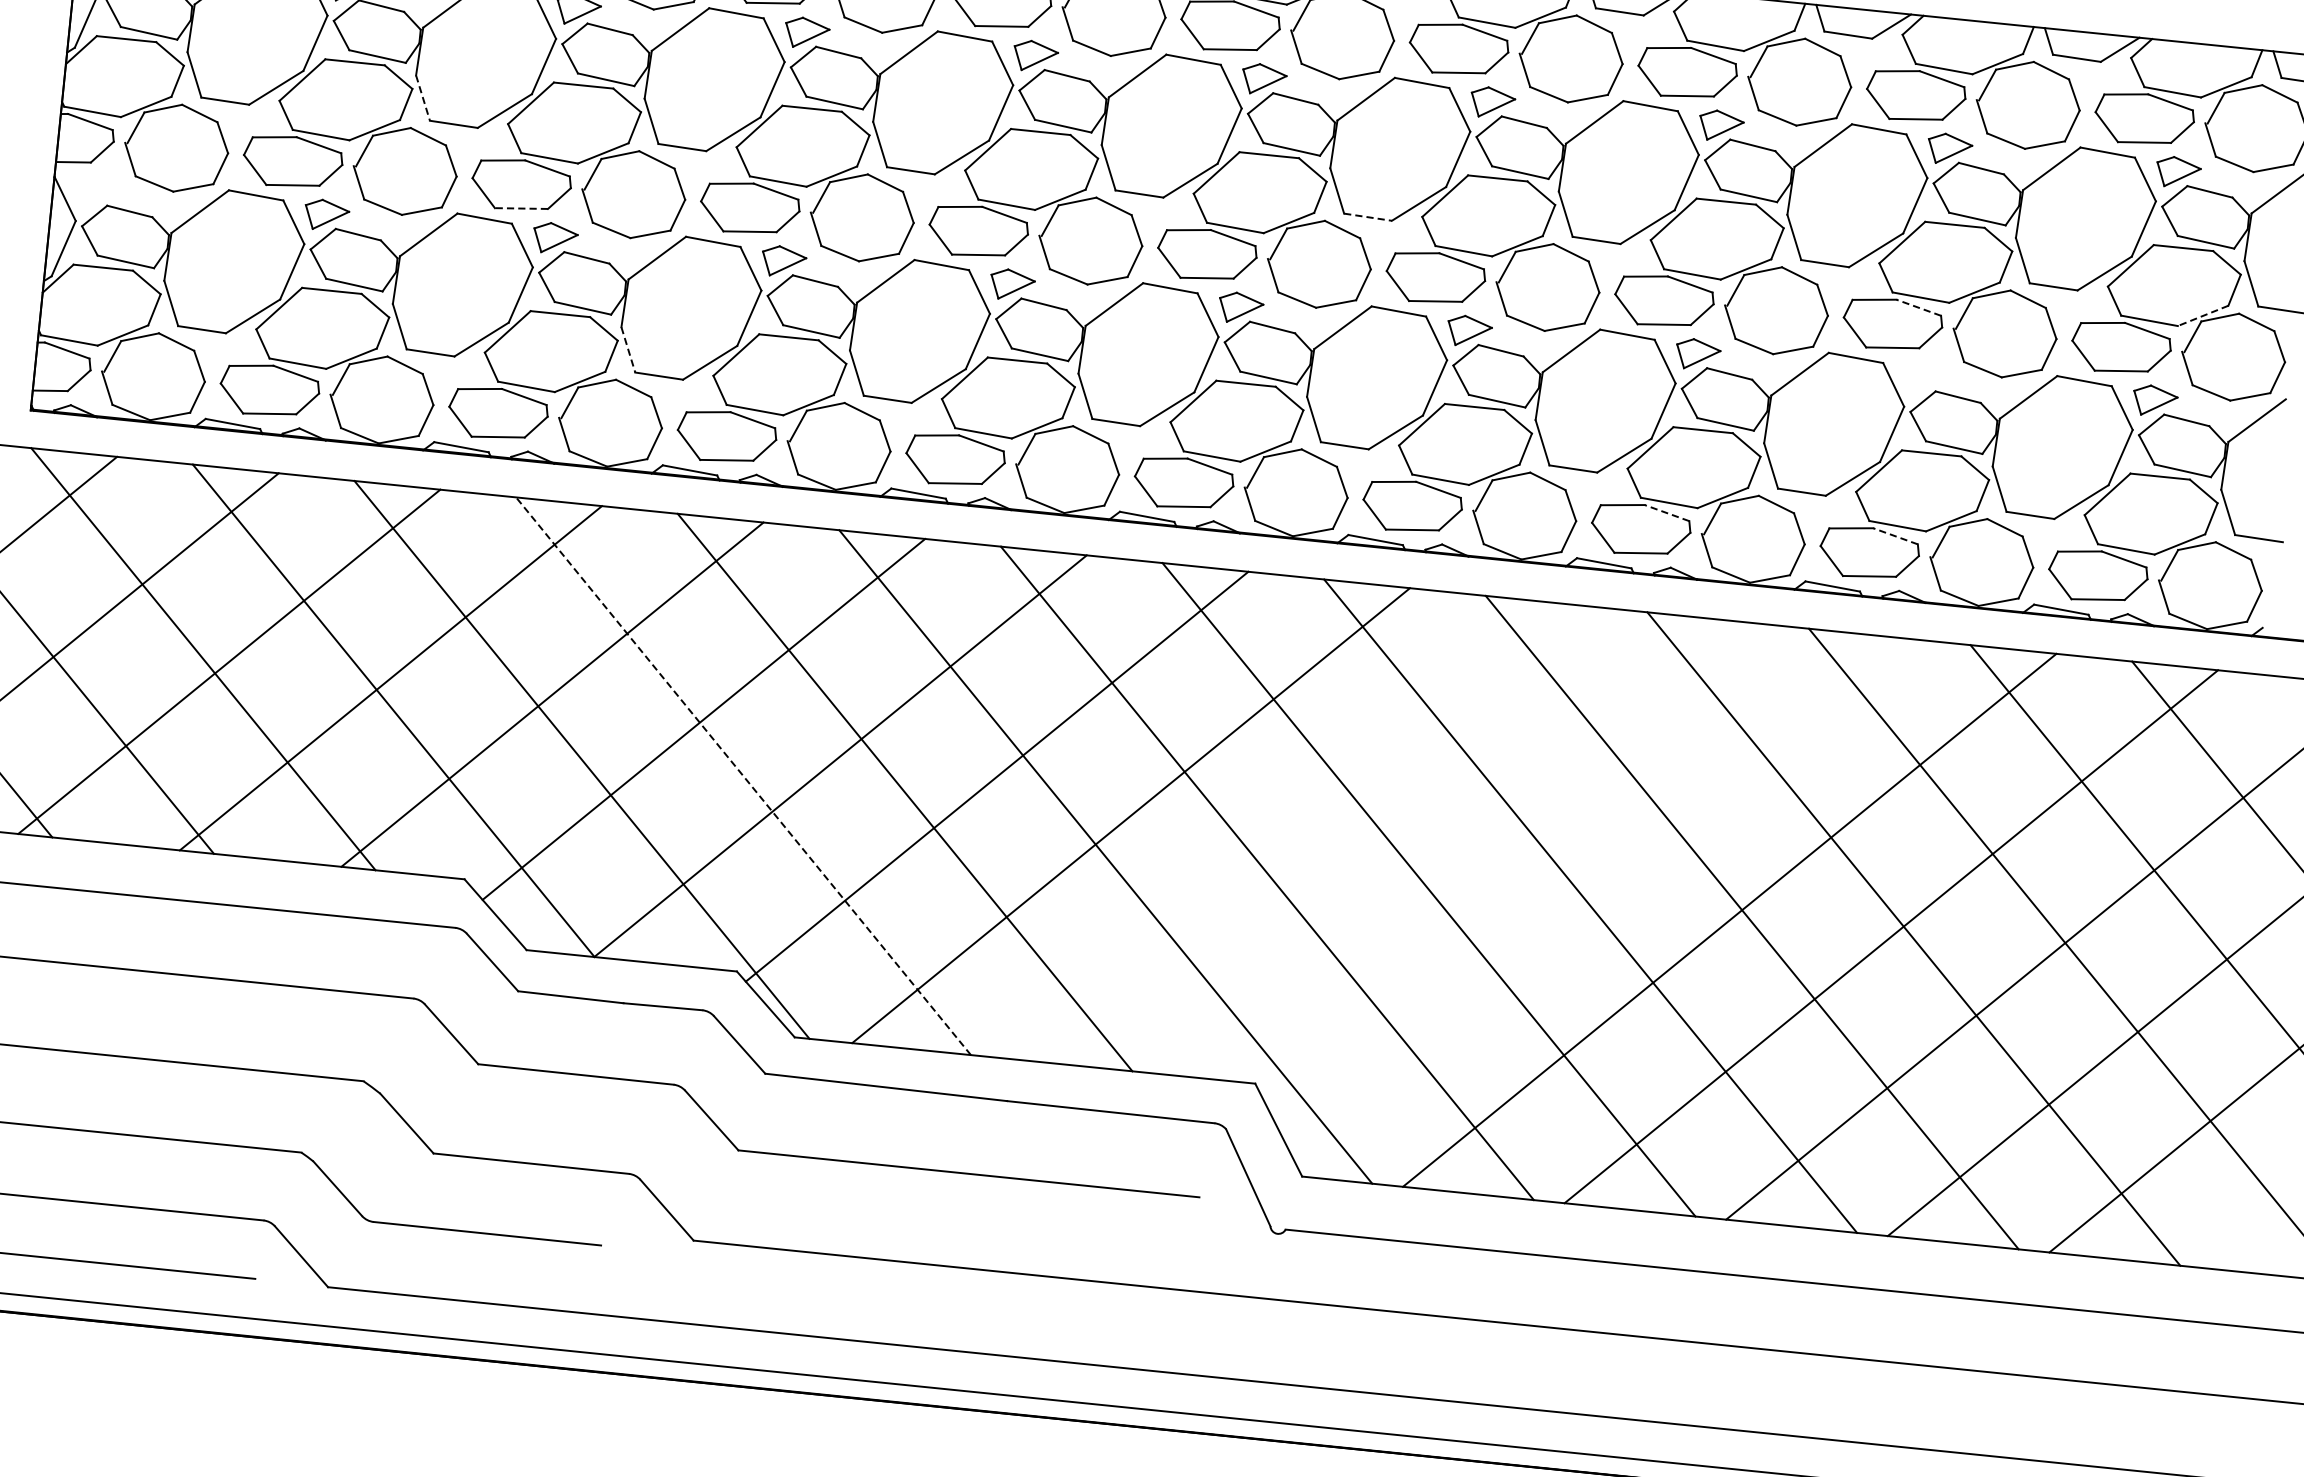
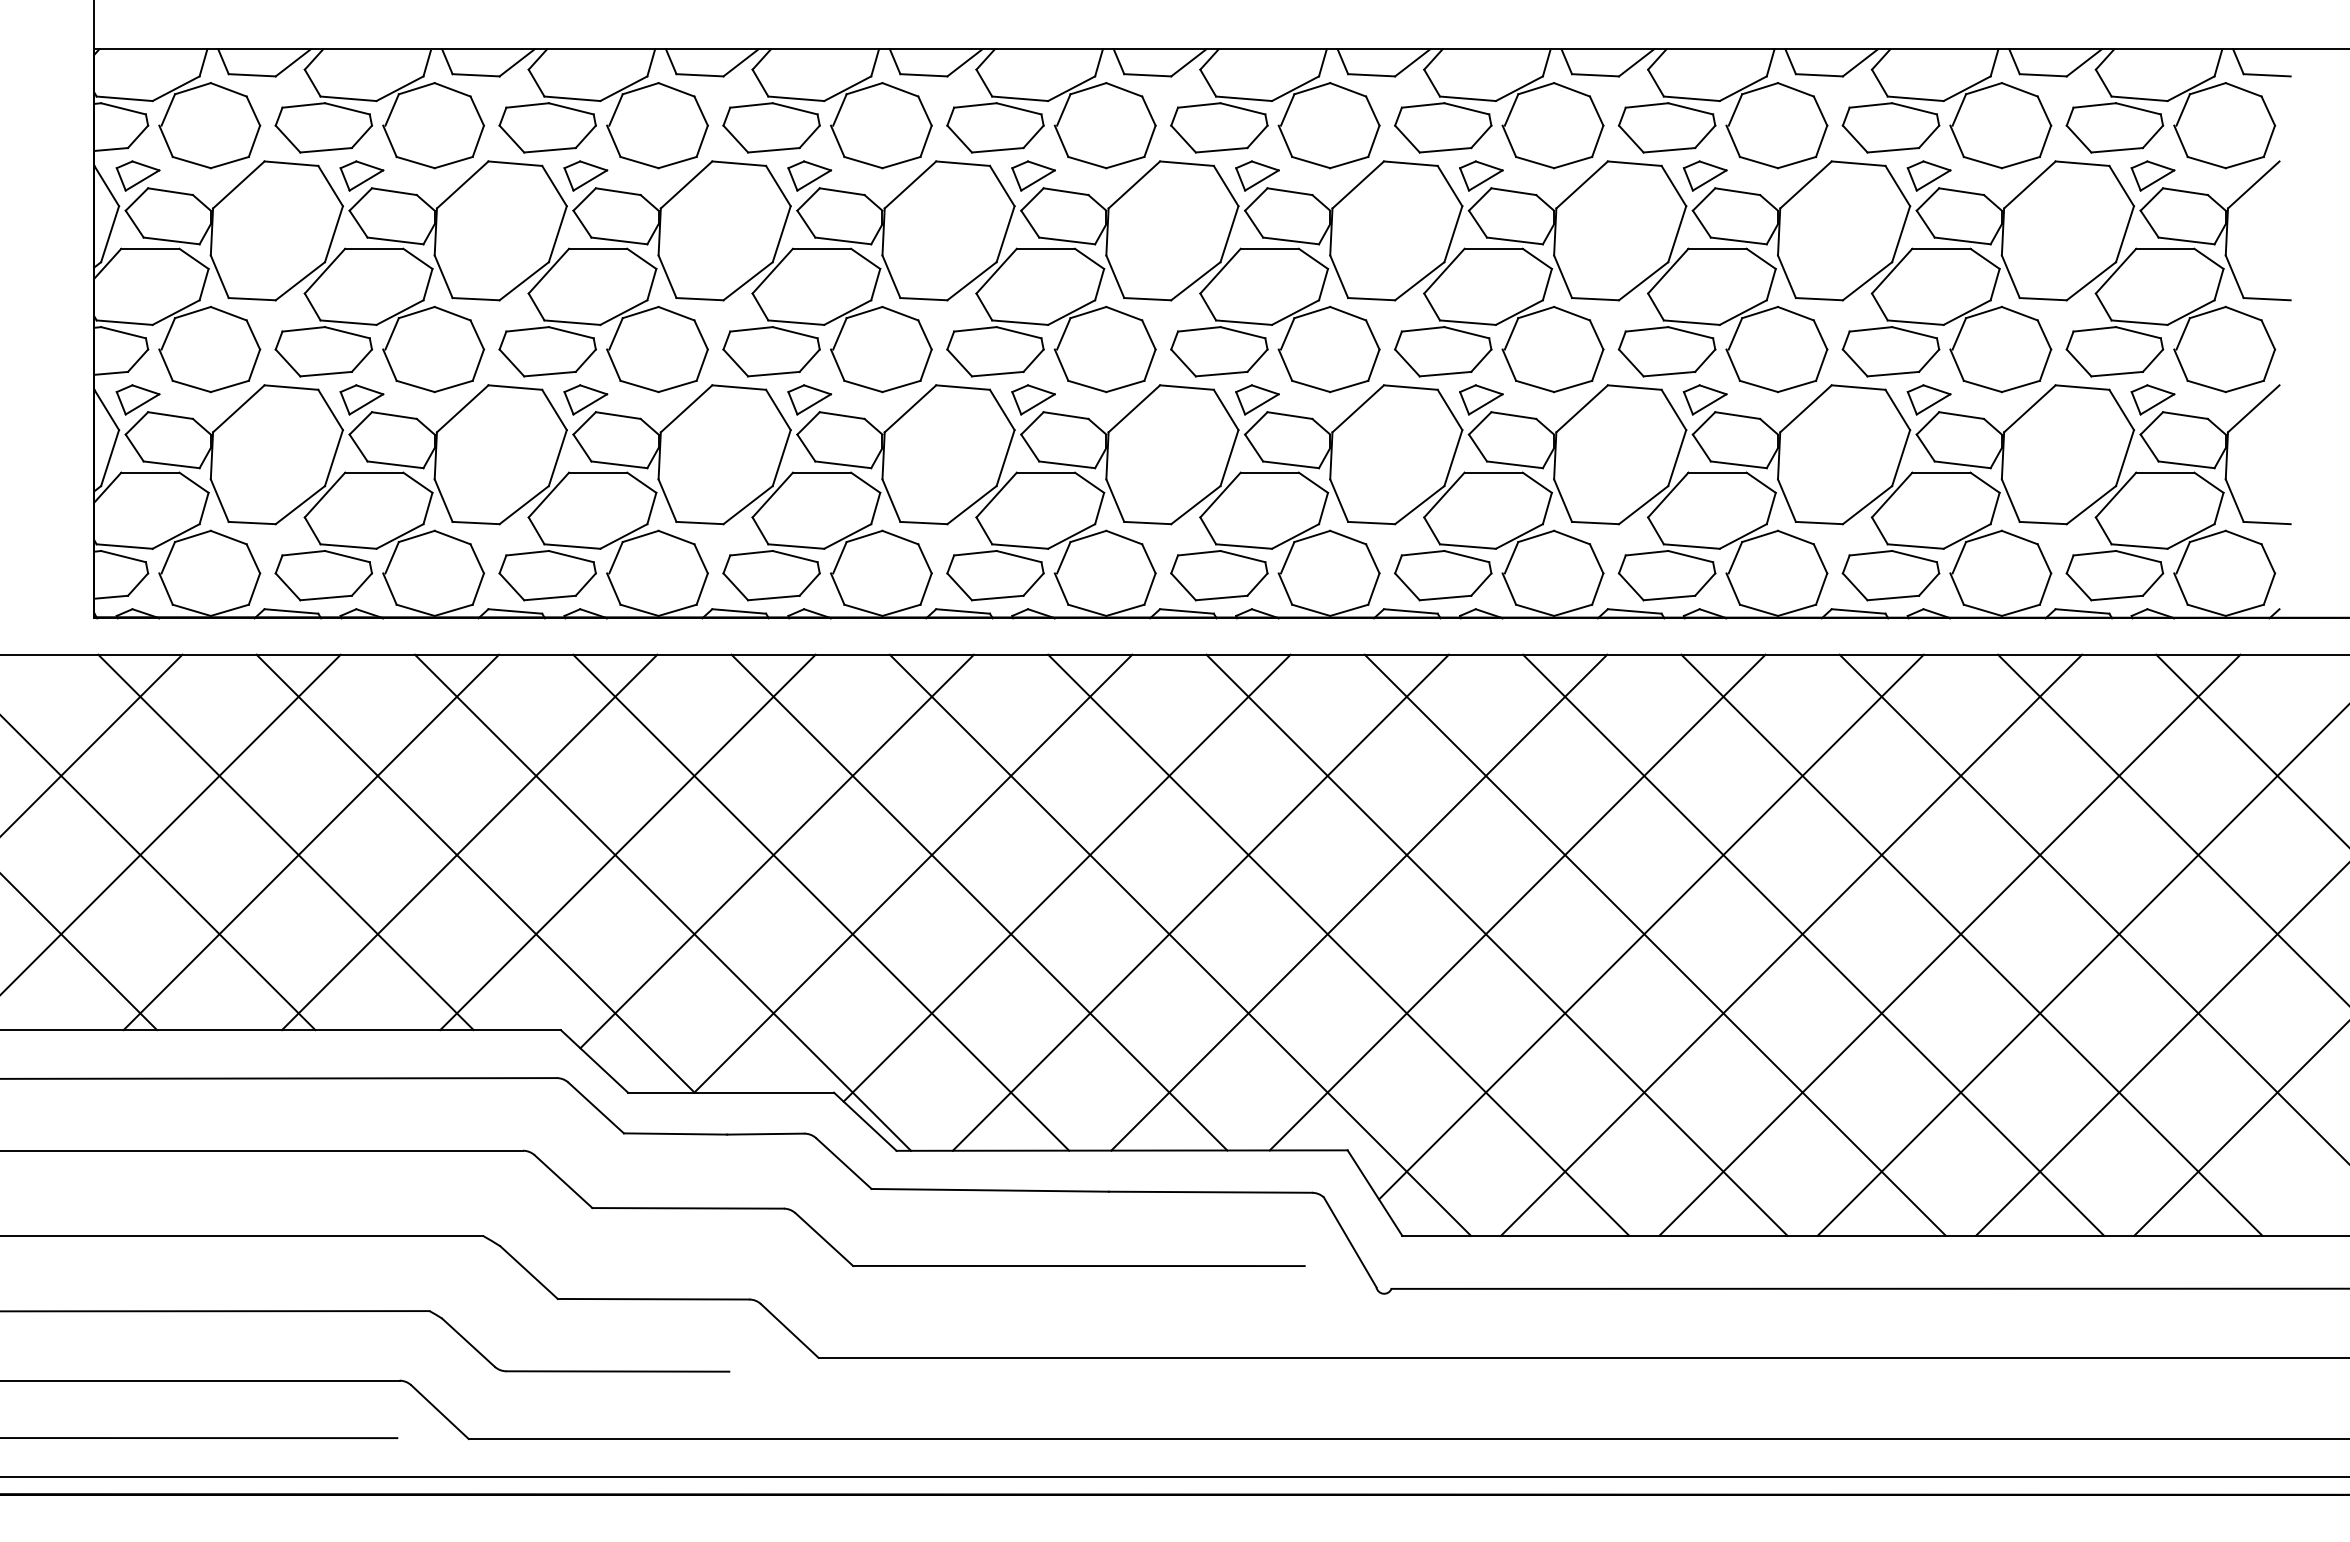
line: (422, 98) -> (443, 277), dashed -> solid
part: (97, 191) -> (137, 399), added
line: (521, 208) -> (550, 374), dashed -> solid
line: (1367, 217) -> (1371, 299), dashed -> solid
line: (1918, 307) -> (1914, 332), dashed -> solid
line: (2203, 315) -> (2191, 312), dashed -> solid
line: (628, 350) -> (667, 501), dashed -> solid
part: (1926, 377) -> (1928, 399), added
line: (1666, 512) -> (1690, 556), dashed -> solid
line: (1895, 536) -> (1914, 556), dashed -> solid
line: (743, 776) -> (821, 902), dashed -> solid
line: (1293, 831) -> (1359, 902), added
line: (1454, 848) -> (1517, 902), added
line: (1588, 886) -> (1651, 926), added

